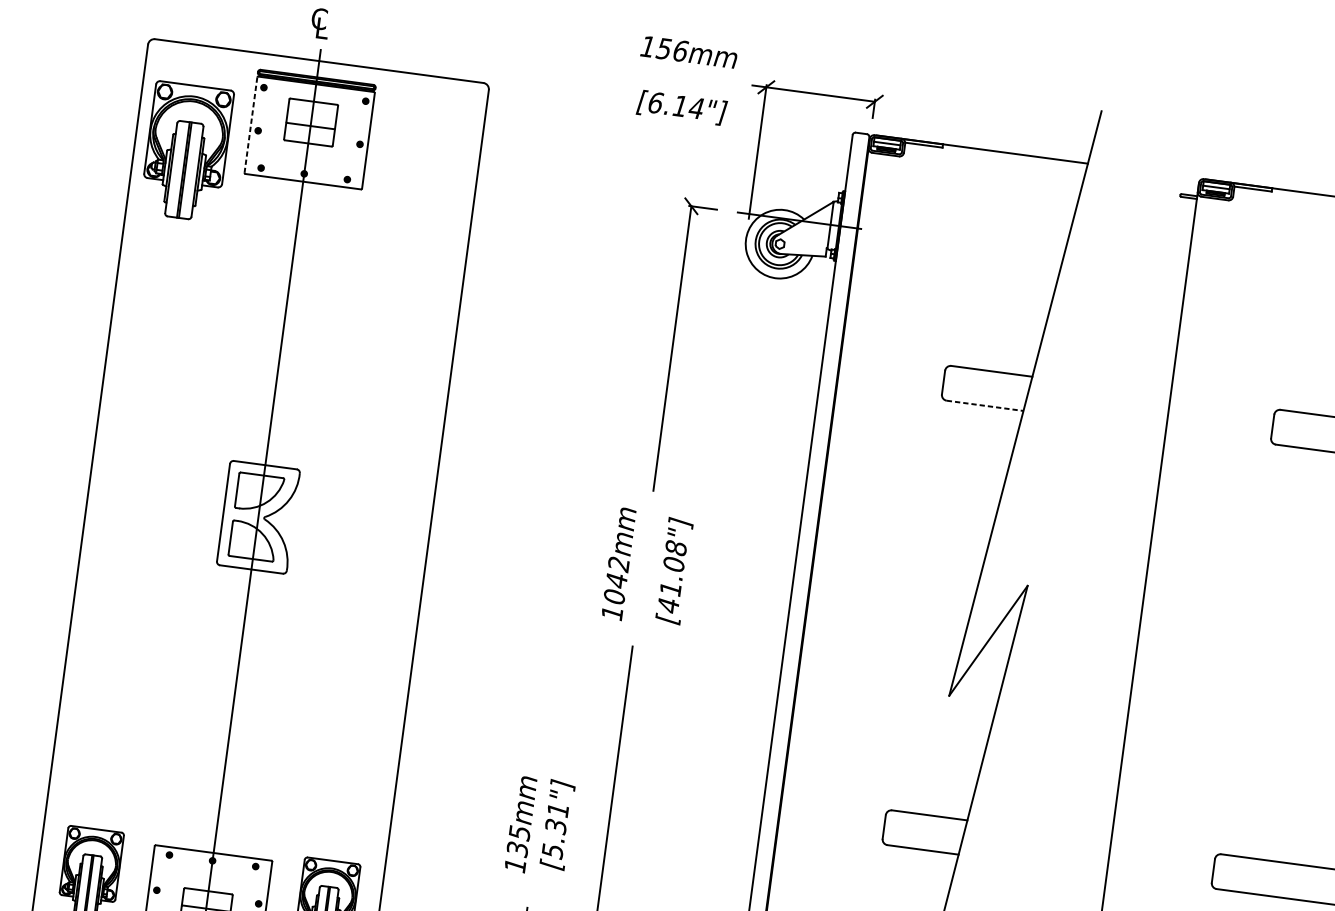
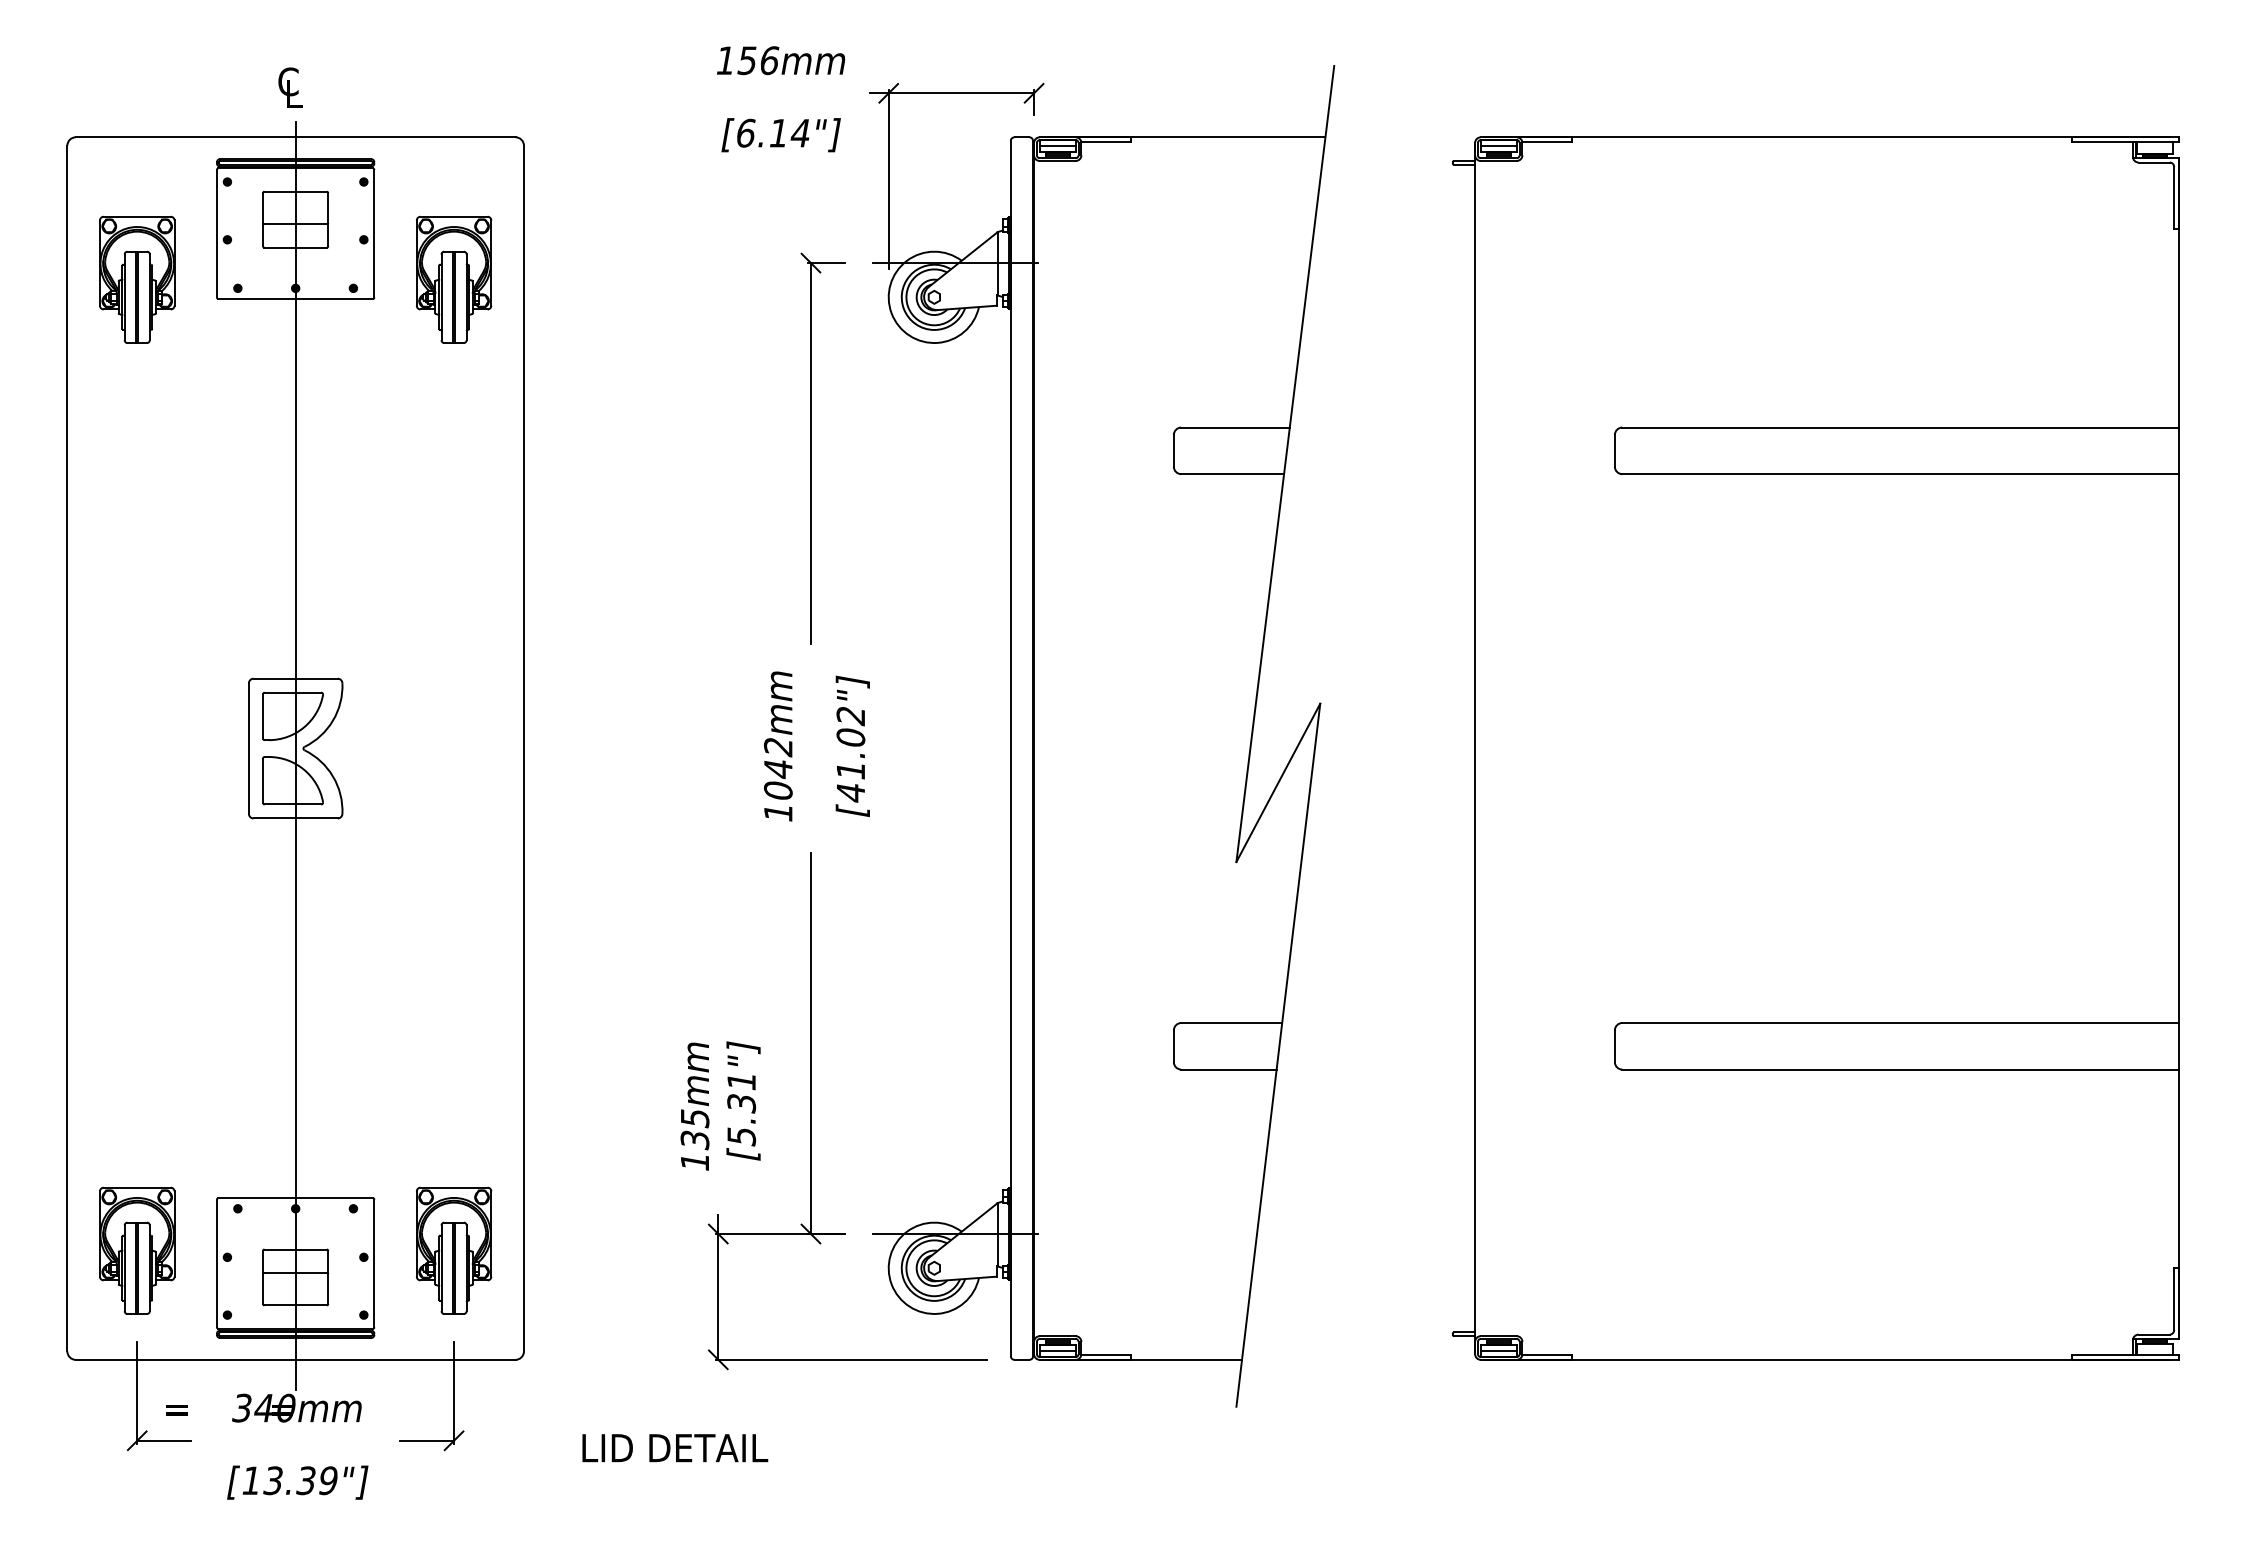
line: (250, 125) -> (216, 233), dashed -> solid
part: (187, 151) -> (137, 279), size x0.71
part: (423, 183) -> (454, 279), added
line: (985, 406) -> (1233, 474), dashed -> solid
text: (675, 548) -> (850, 716), [41.08"] -> [41.02"]

